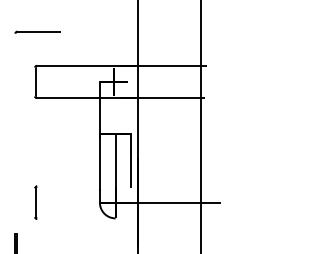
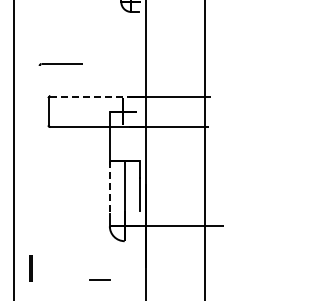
line: (37, 32) -> (60, 64), moved
line: (86, 65) -> (97, 96), solid -> dashed
line: (99, 161) -> (109, 187), solid -> dashed
part: (35, 202) -> (48, 226), removed

